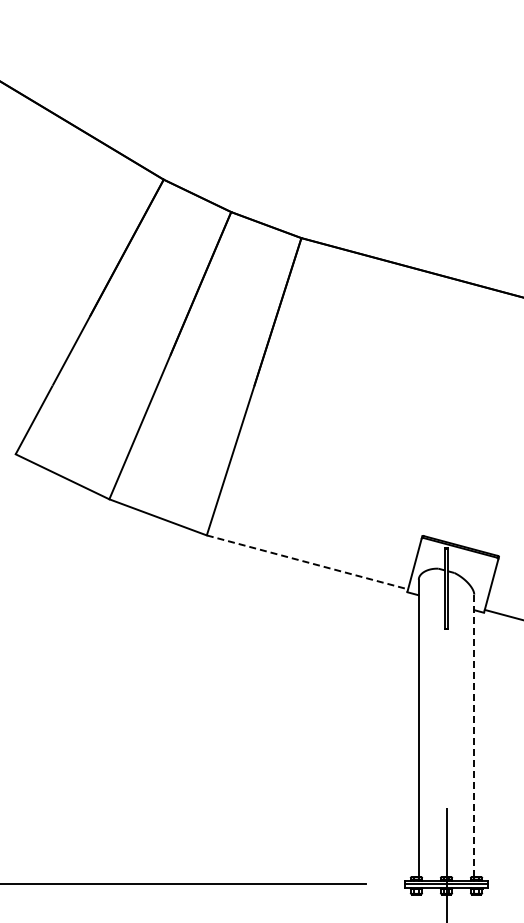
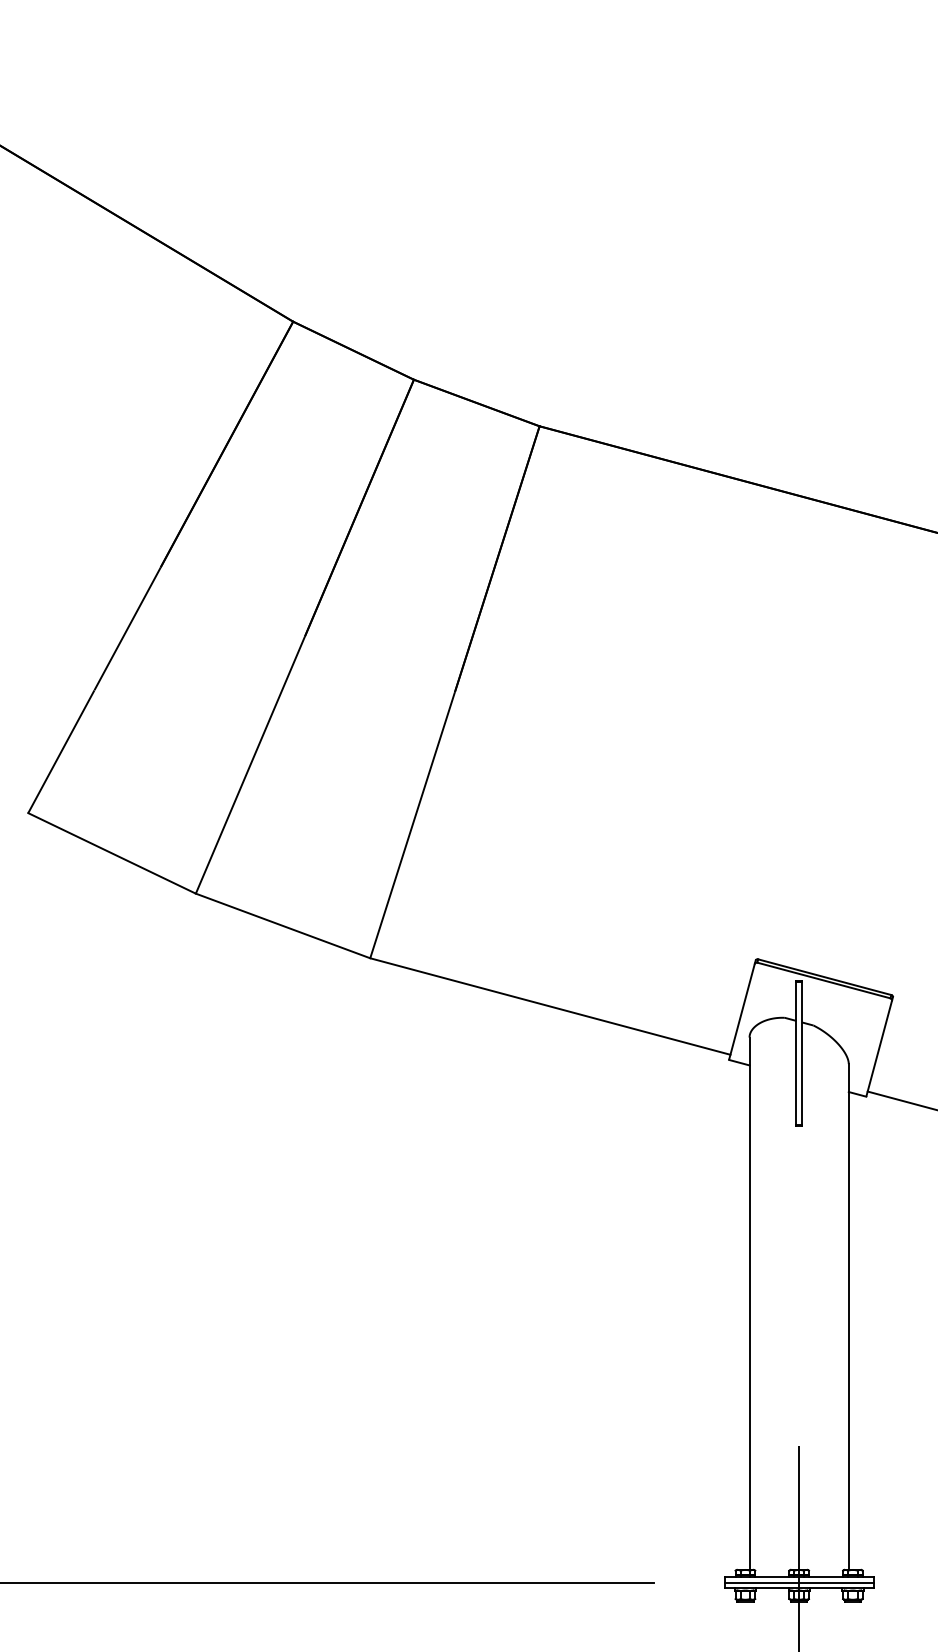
line: (307, 562) -> (550, 1006), dashed -> solid
line: (474, 735) -> (849, 1316), dashed -> solid

